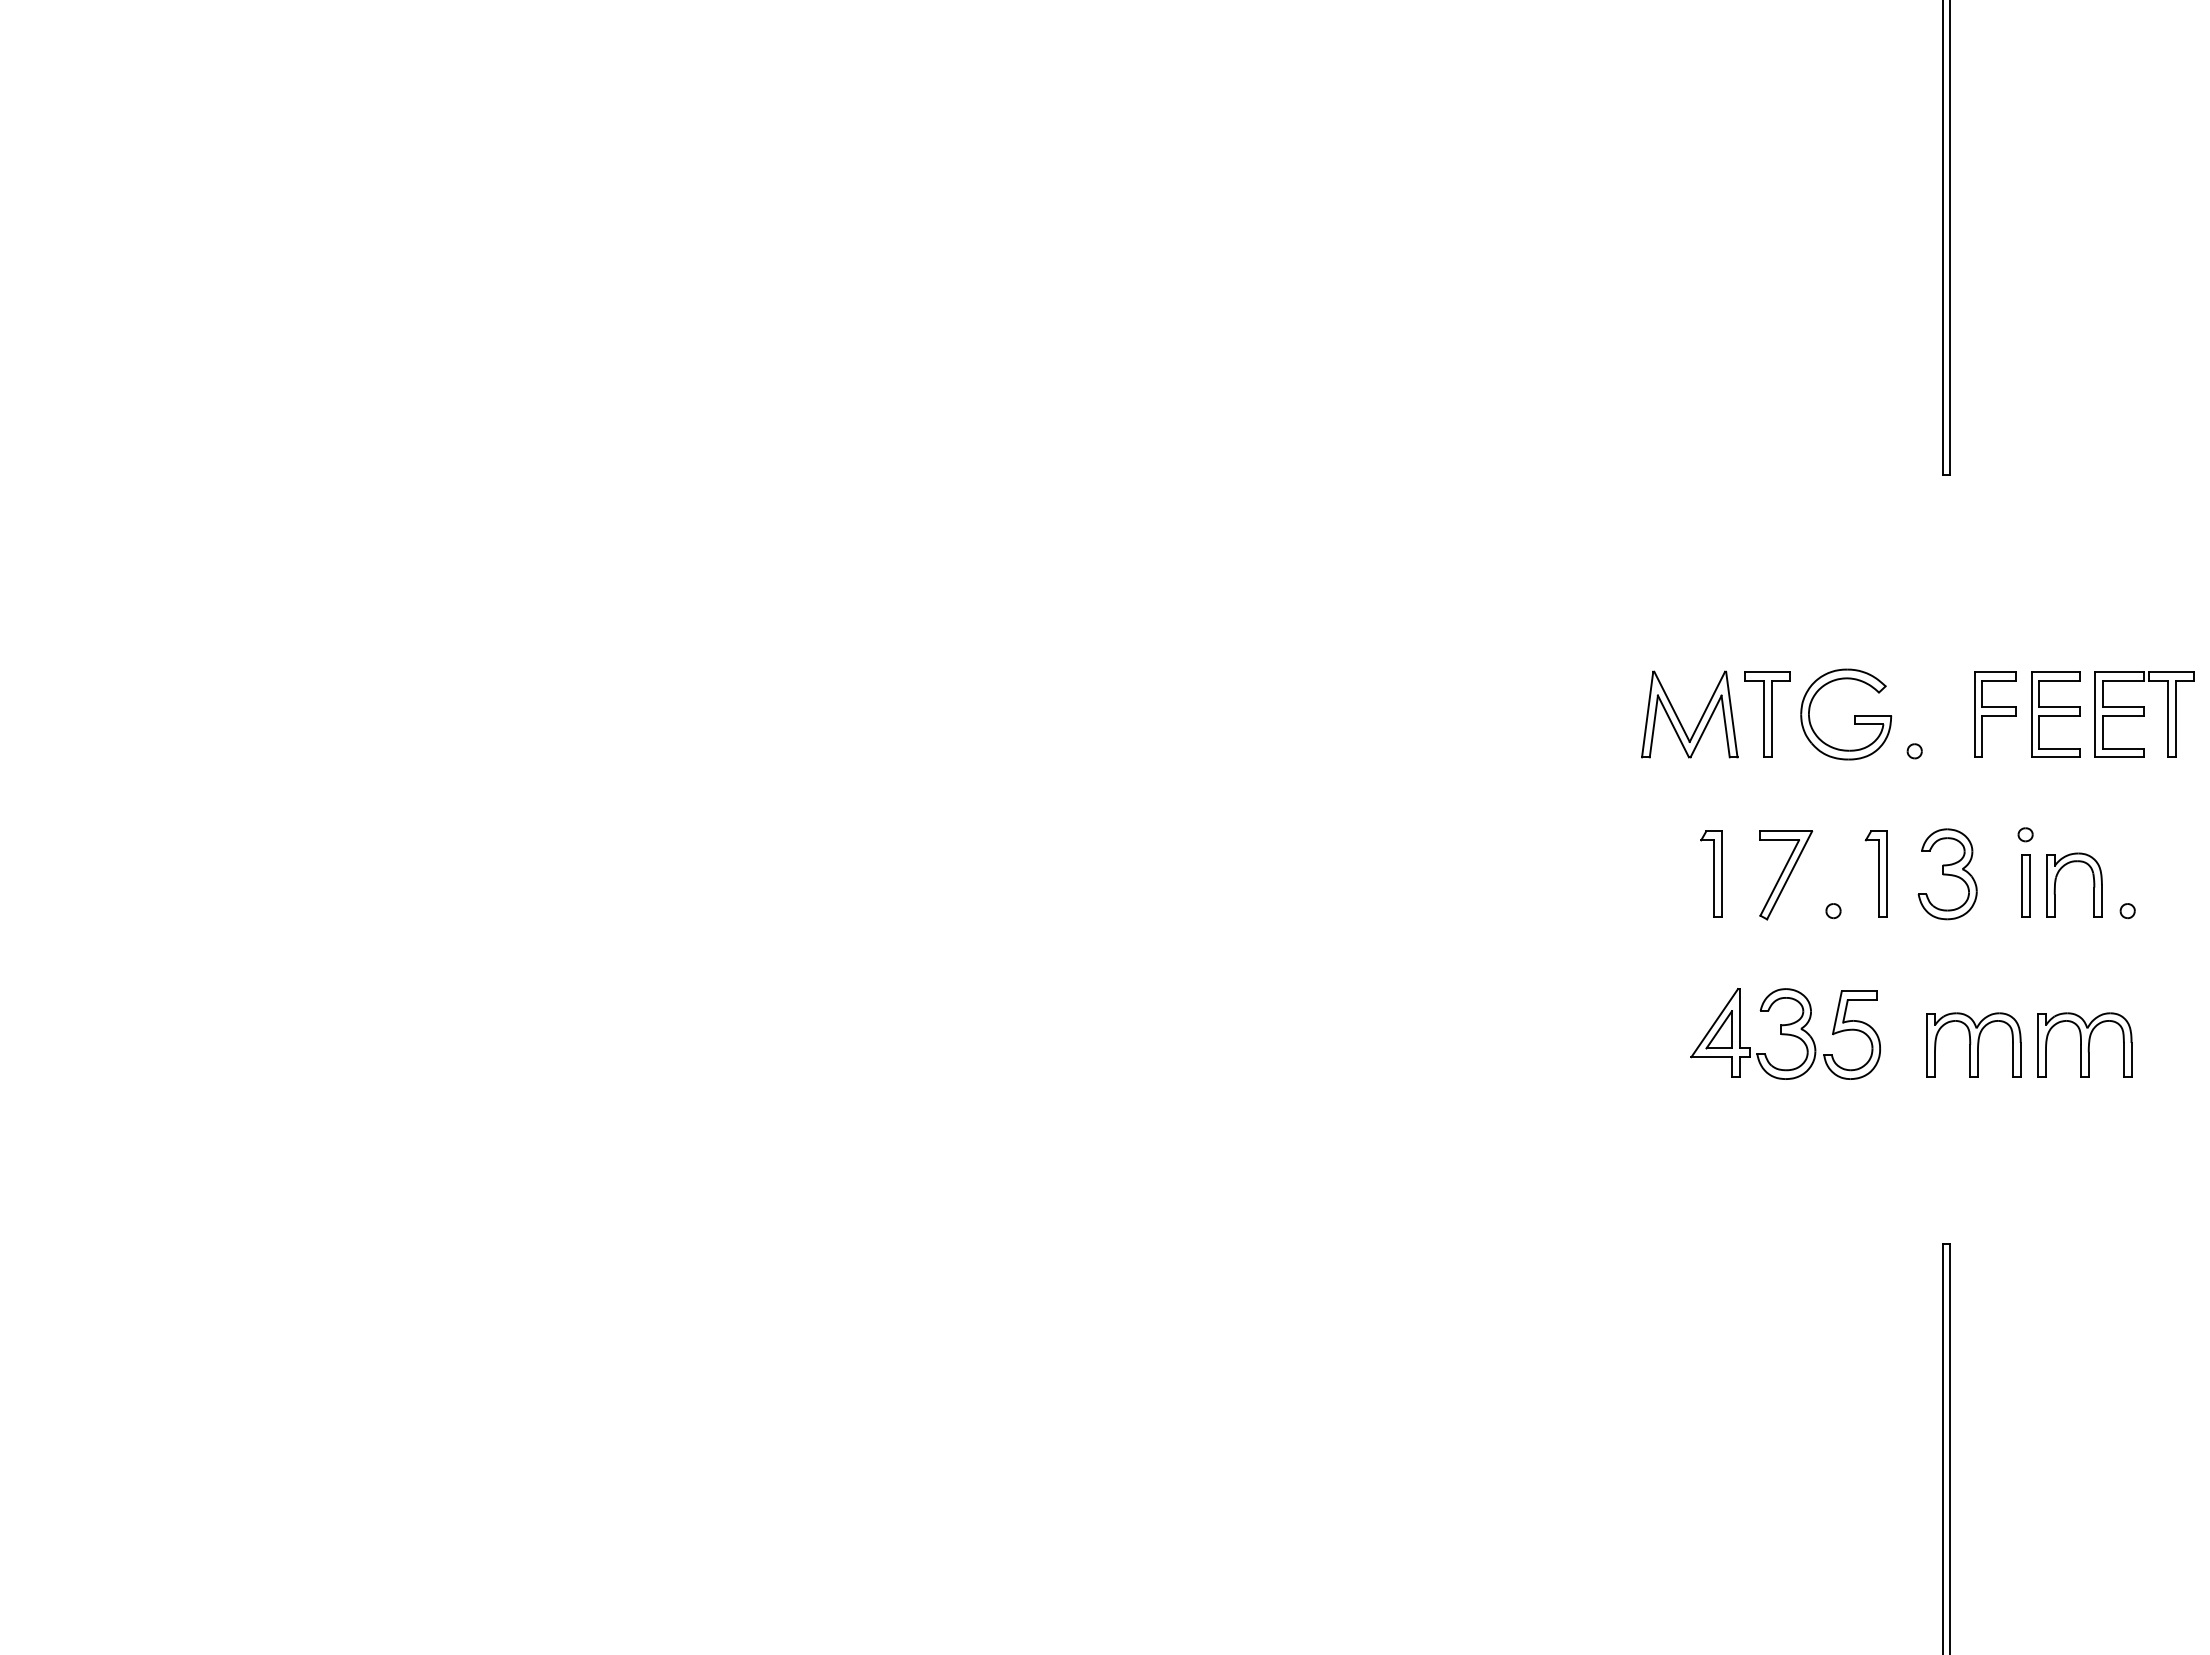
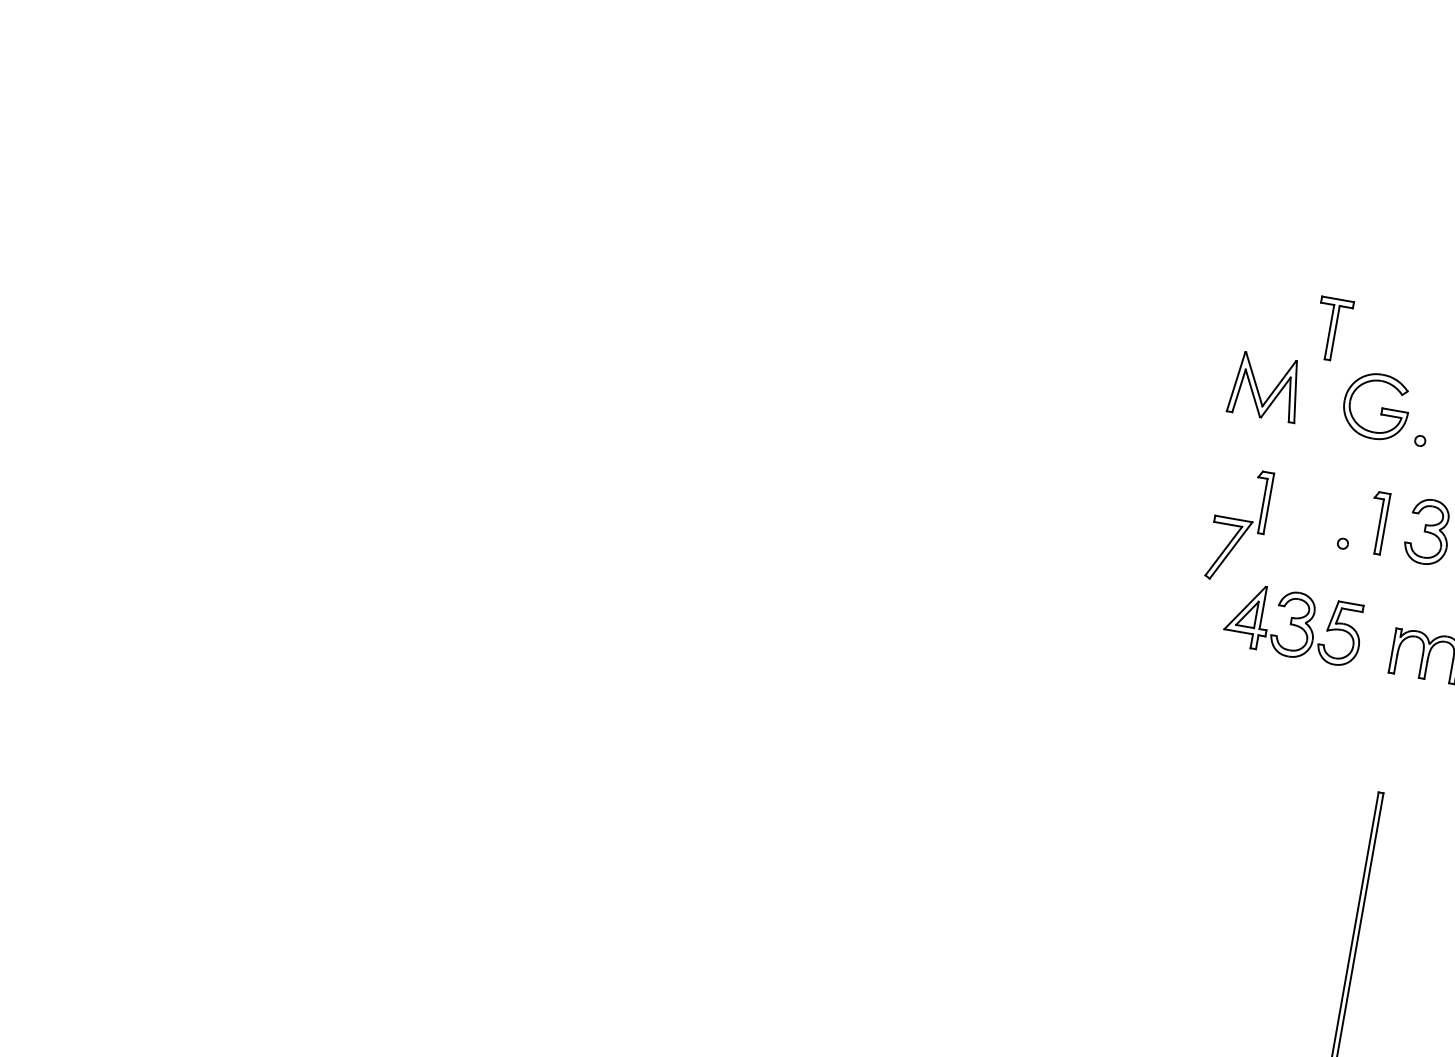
part: (1767, 714) -> (1332, 329), moved
part: (1786, 875) -> (1228, 550), moved

